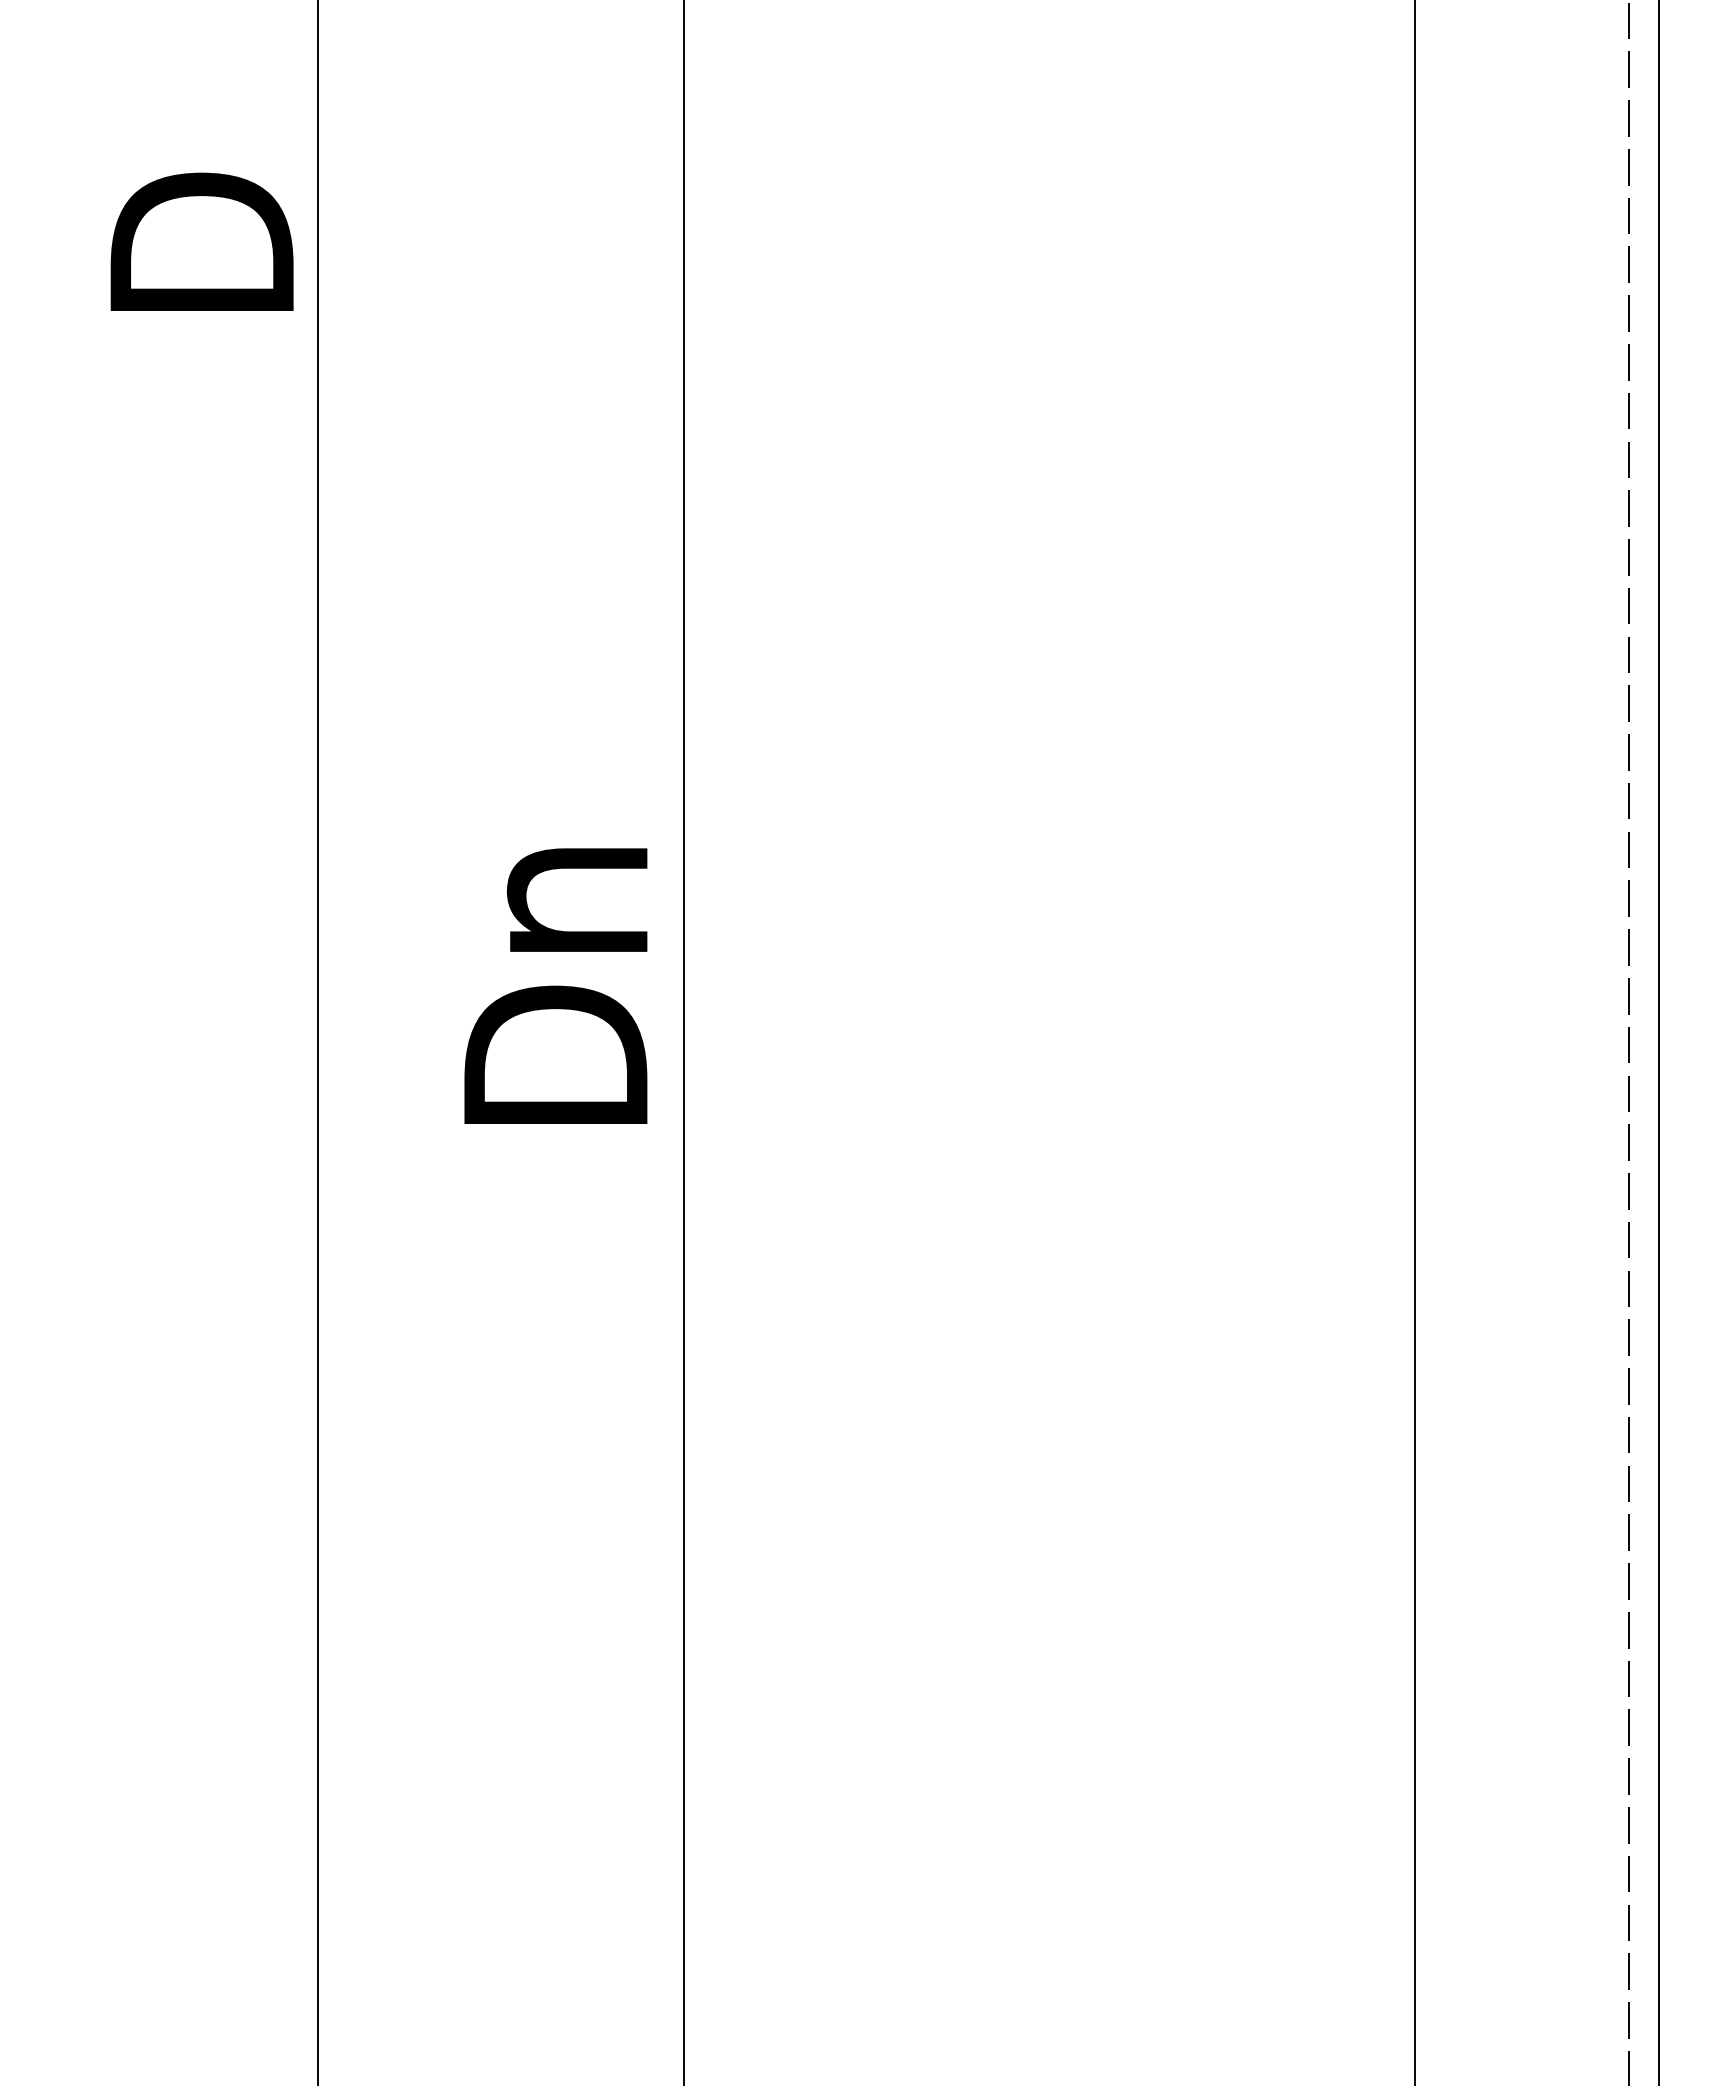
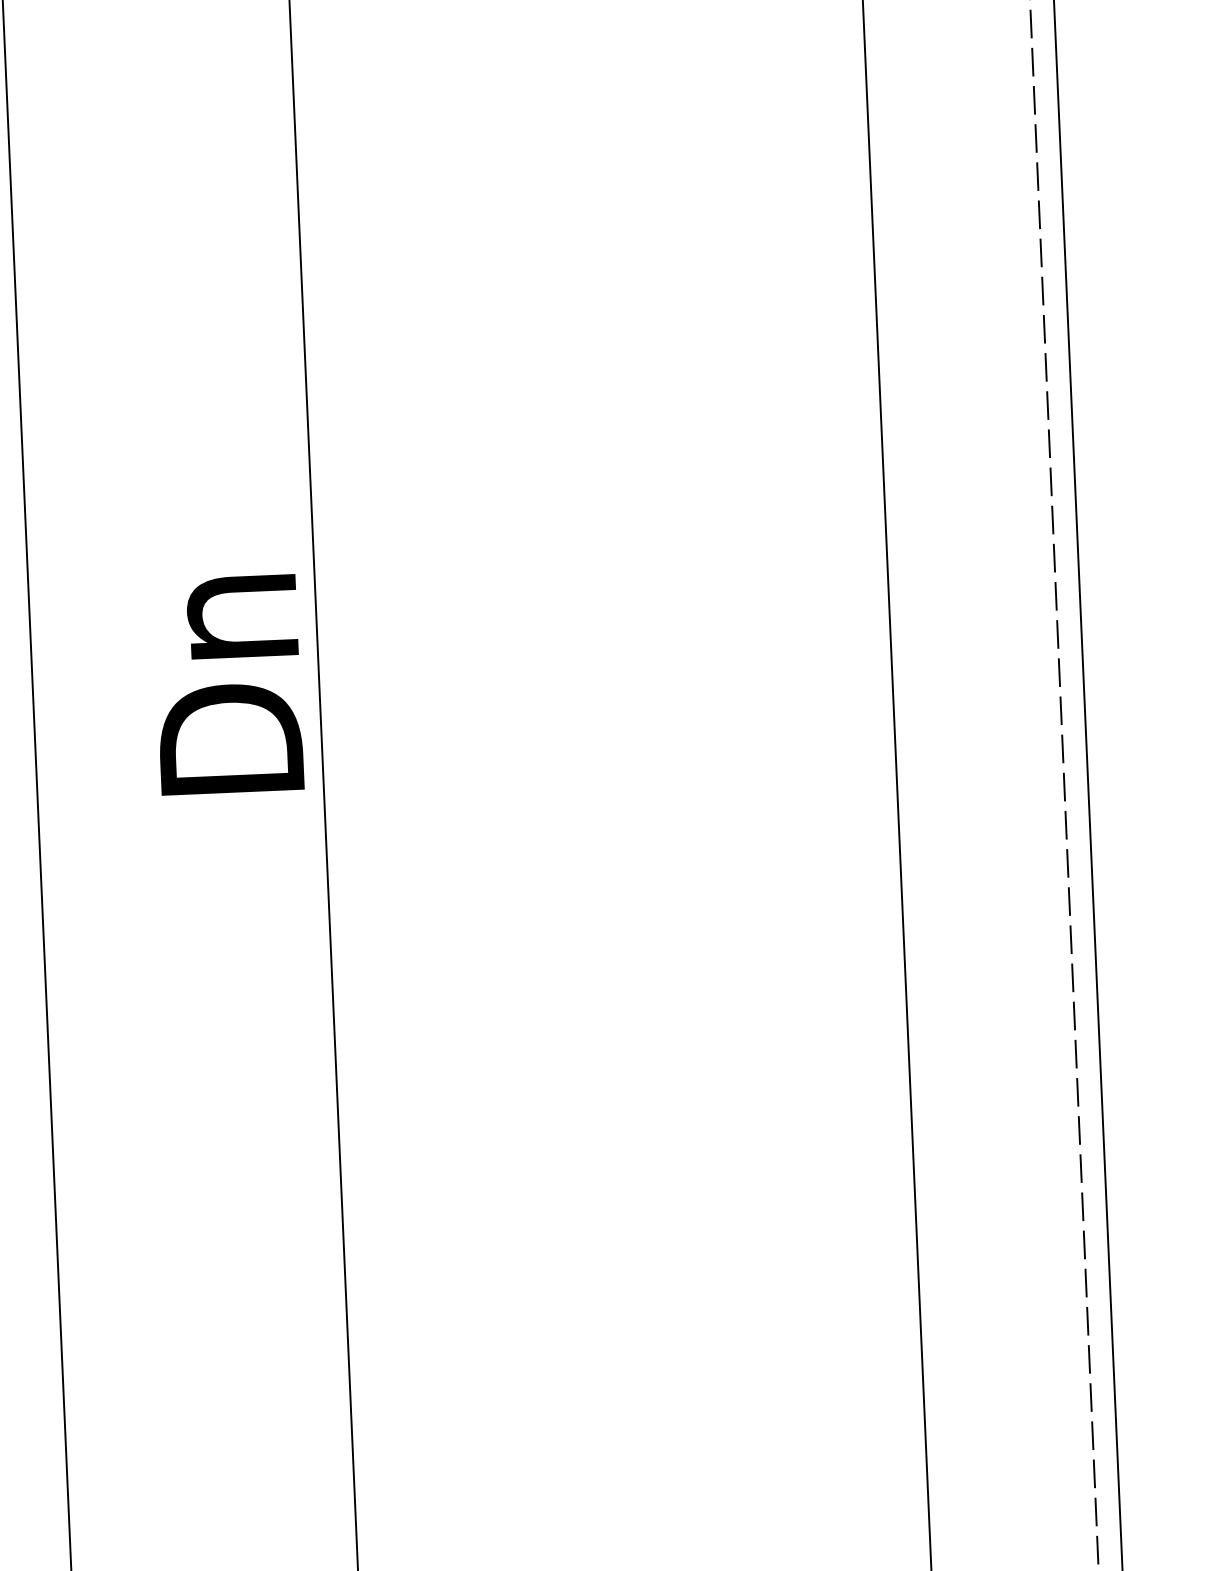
text: (555, 985) -> (228, 684), moved

